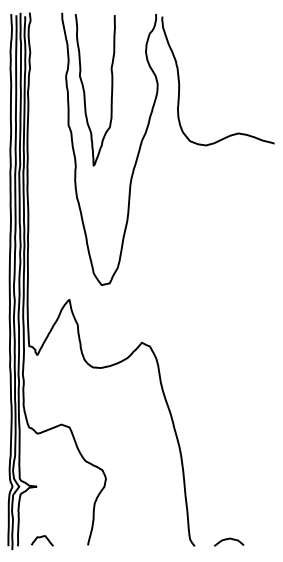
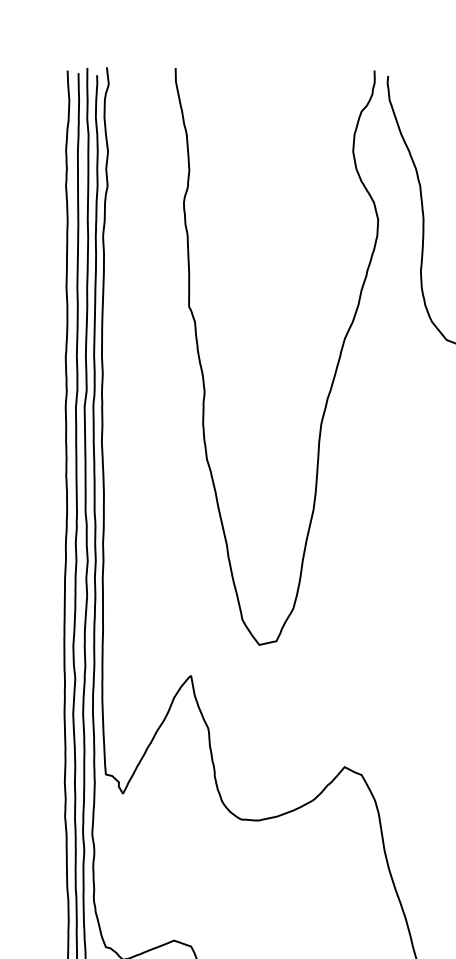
curve: (85, 92) -> (225, 236), removed

